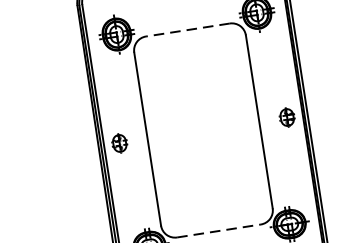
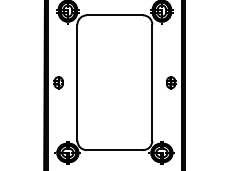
line: (187, 30) -> (114, 15), dashed -> solid
line: (219, 231) -> (115, 150), dashed -> solid

